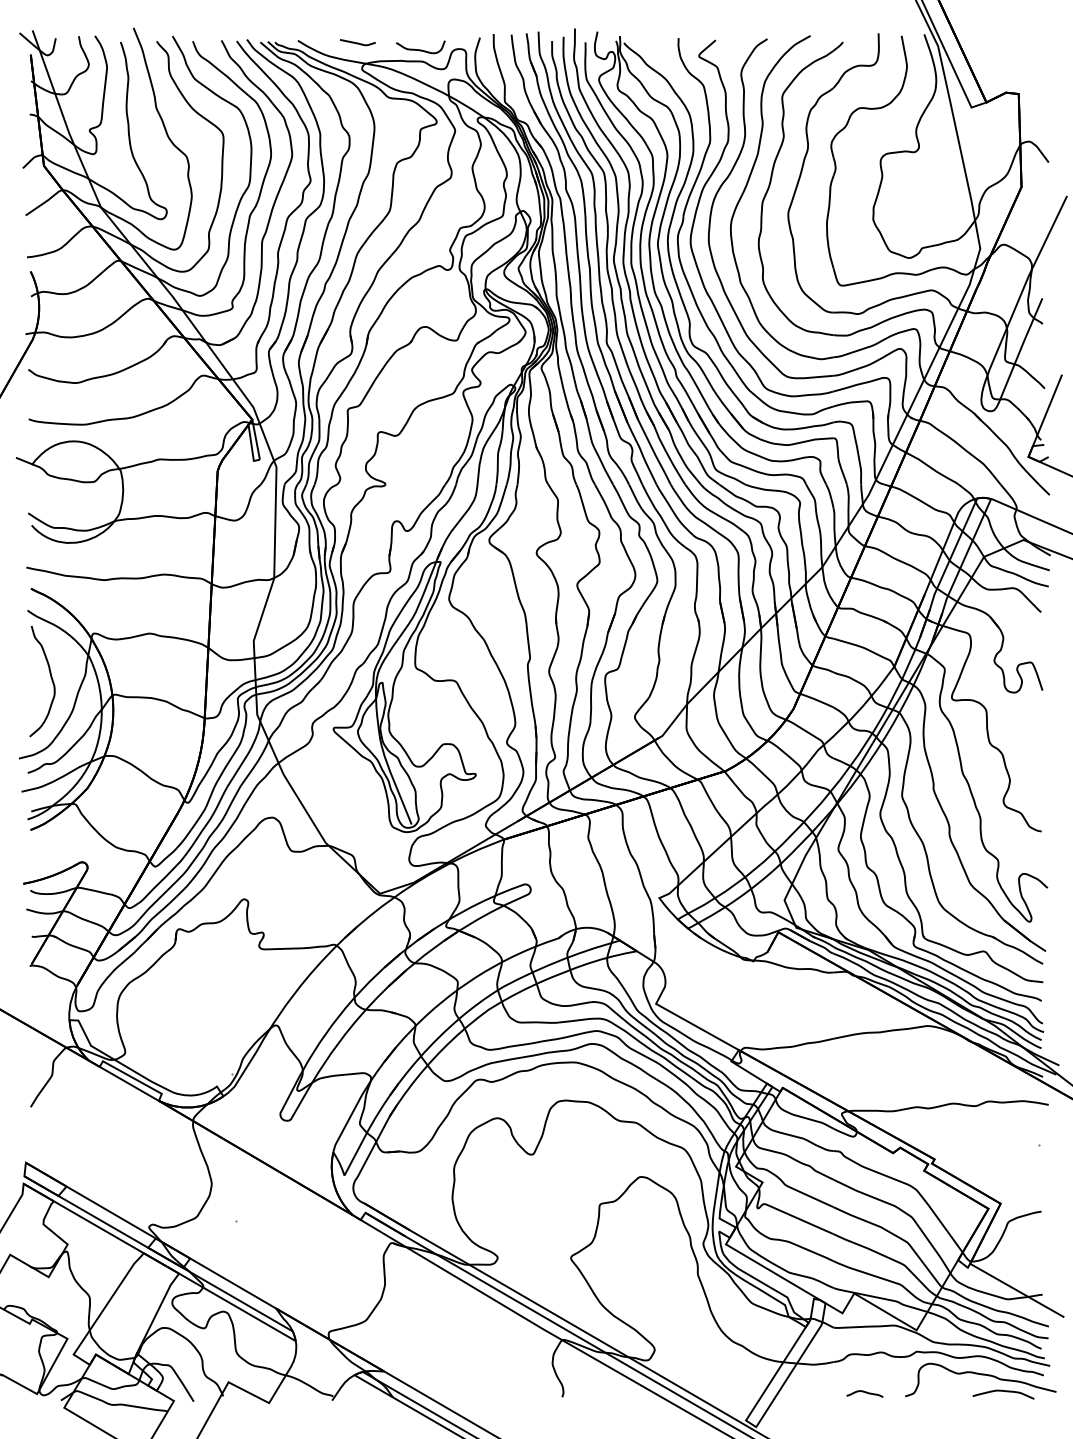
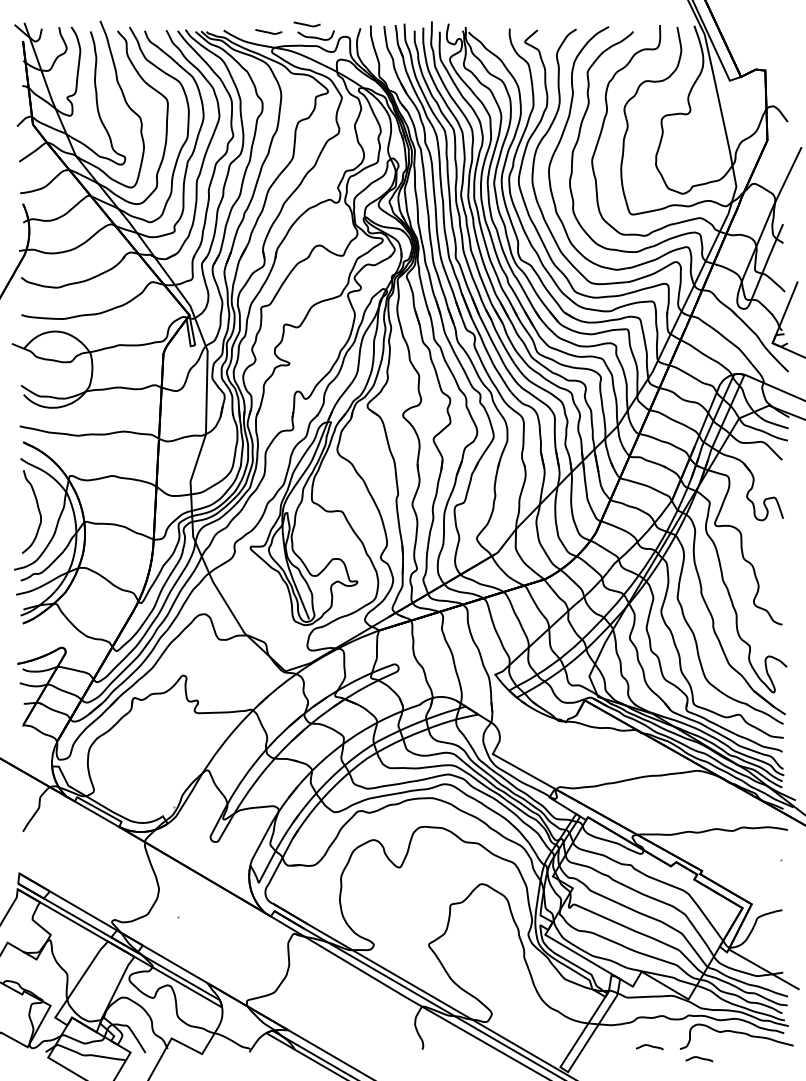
curve: (408, 32) -> (306, 24), added
curve: (1003, 1391) -> (753, 1045), removed
curve: (930, 1408) -> (699, 1058), added

